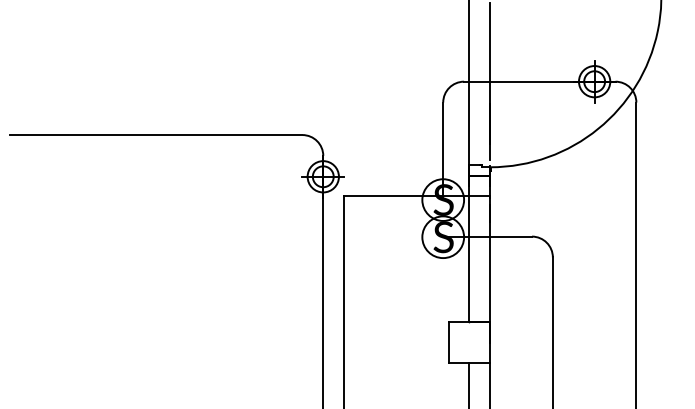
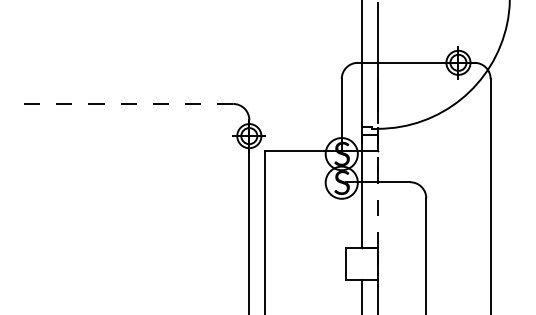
line: (156, 134) -> (120, 103), solid -> dashed
line: (490, 258) -> (378, 199), solid -> dashed

